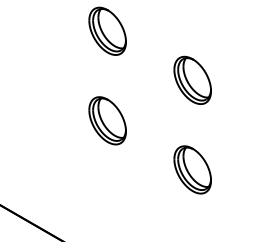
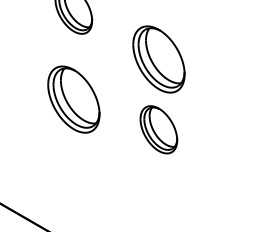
part: (192, 79) -> (158, 58), size x1.4
part: (107, 120) -> (73, 99), size x1.4
part: (192, 169) -> (158, 129), moved

